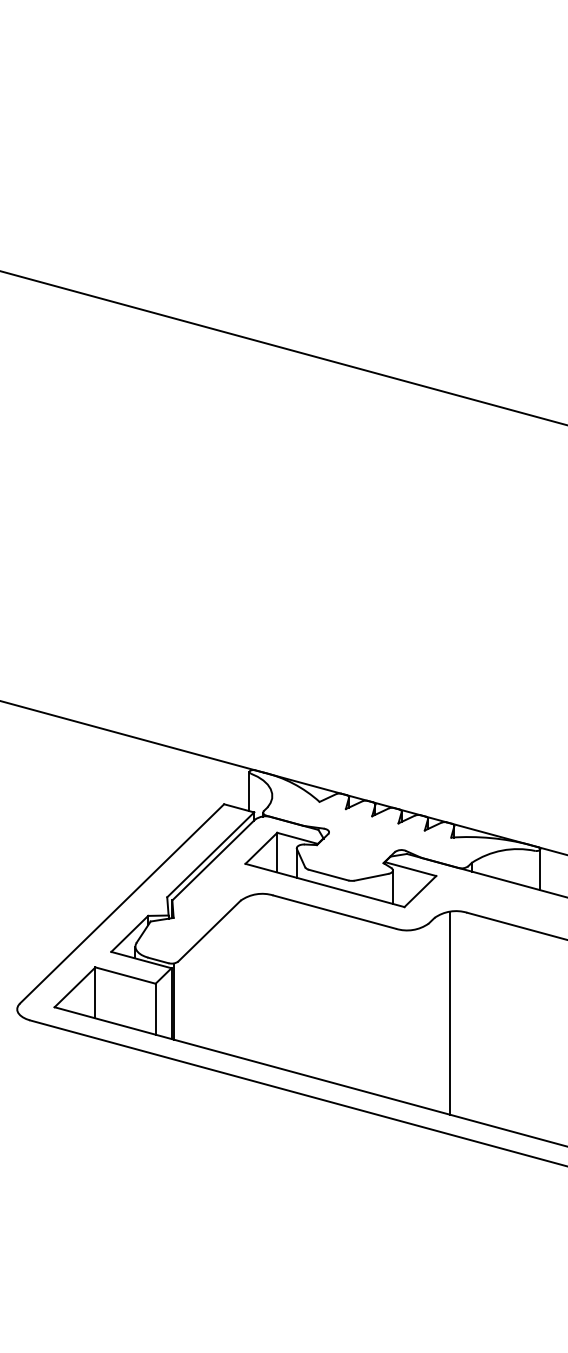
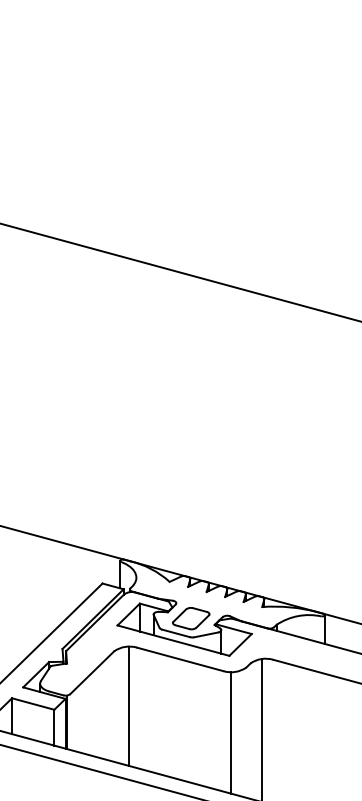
part: (350, 854) -> (191, 618), added
line: (262, 978) -> (129, 706), added
line: (407, 1016) -> (231, 732), added

